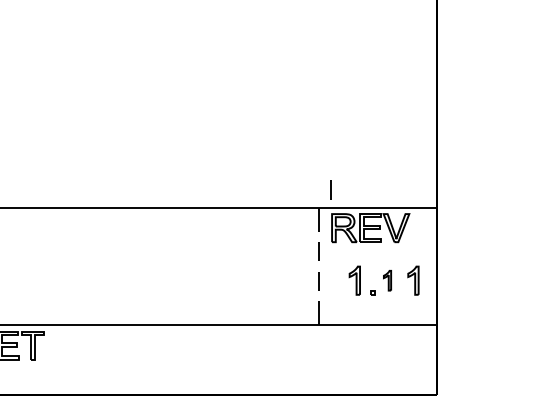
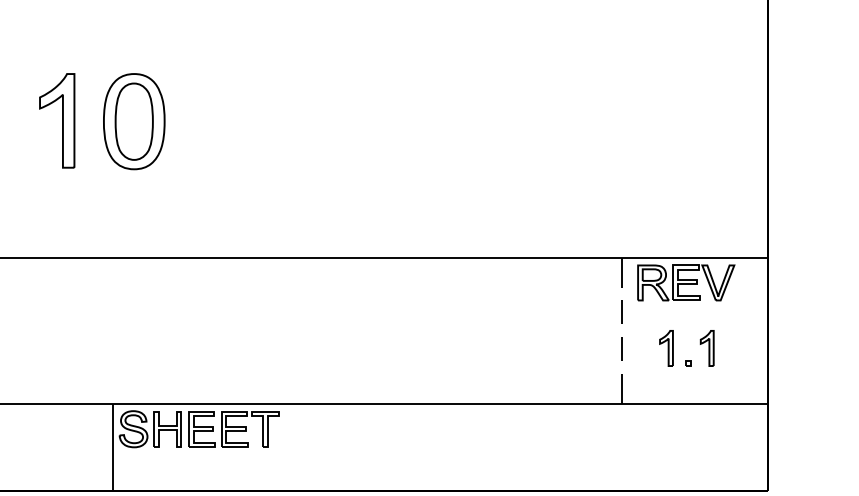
line: (330, 189) -> (636, 234), removed
part: (386, 280) -> (706, 348), size x1.43
part: (413, 280) -> (739, 348), removed

